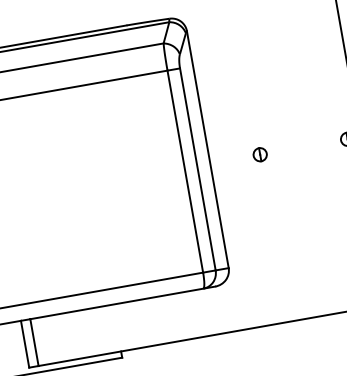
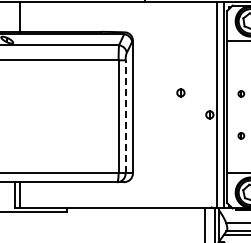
part: (259, 154) -> (180, 92), moved
line: (197, 168) -> (125, 116), solid -> dashed

